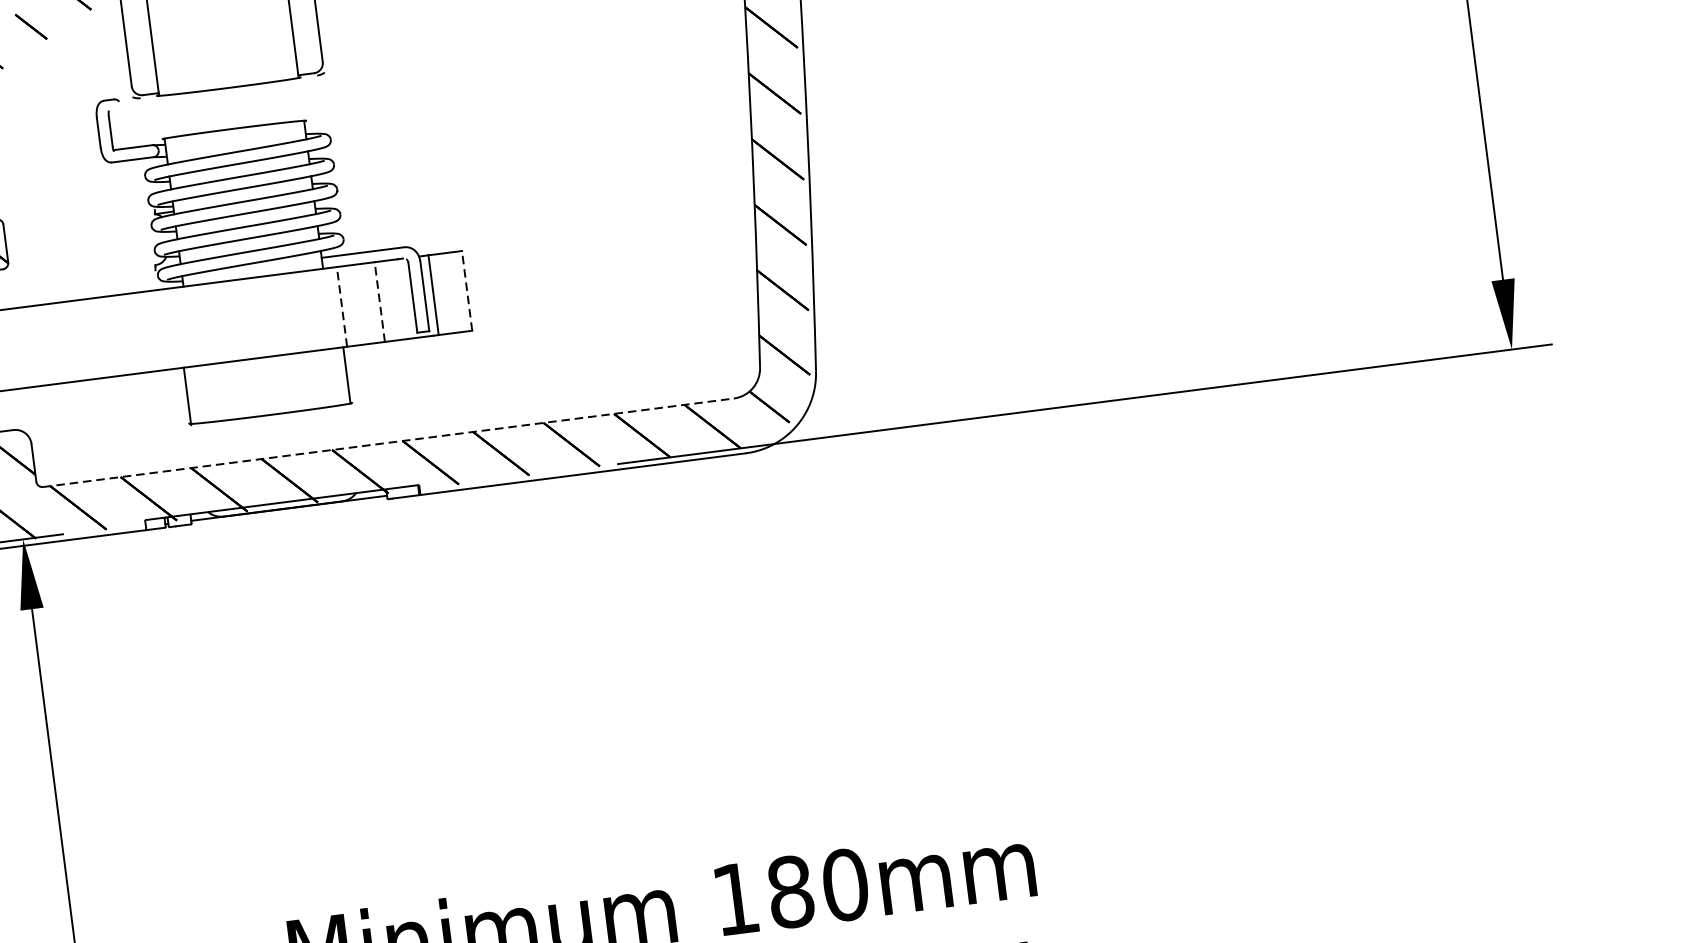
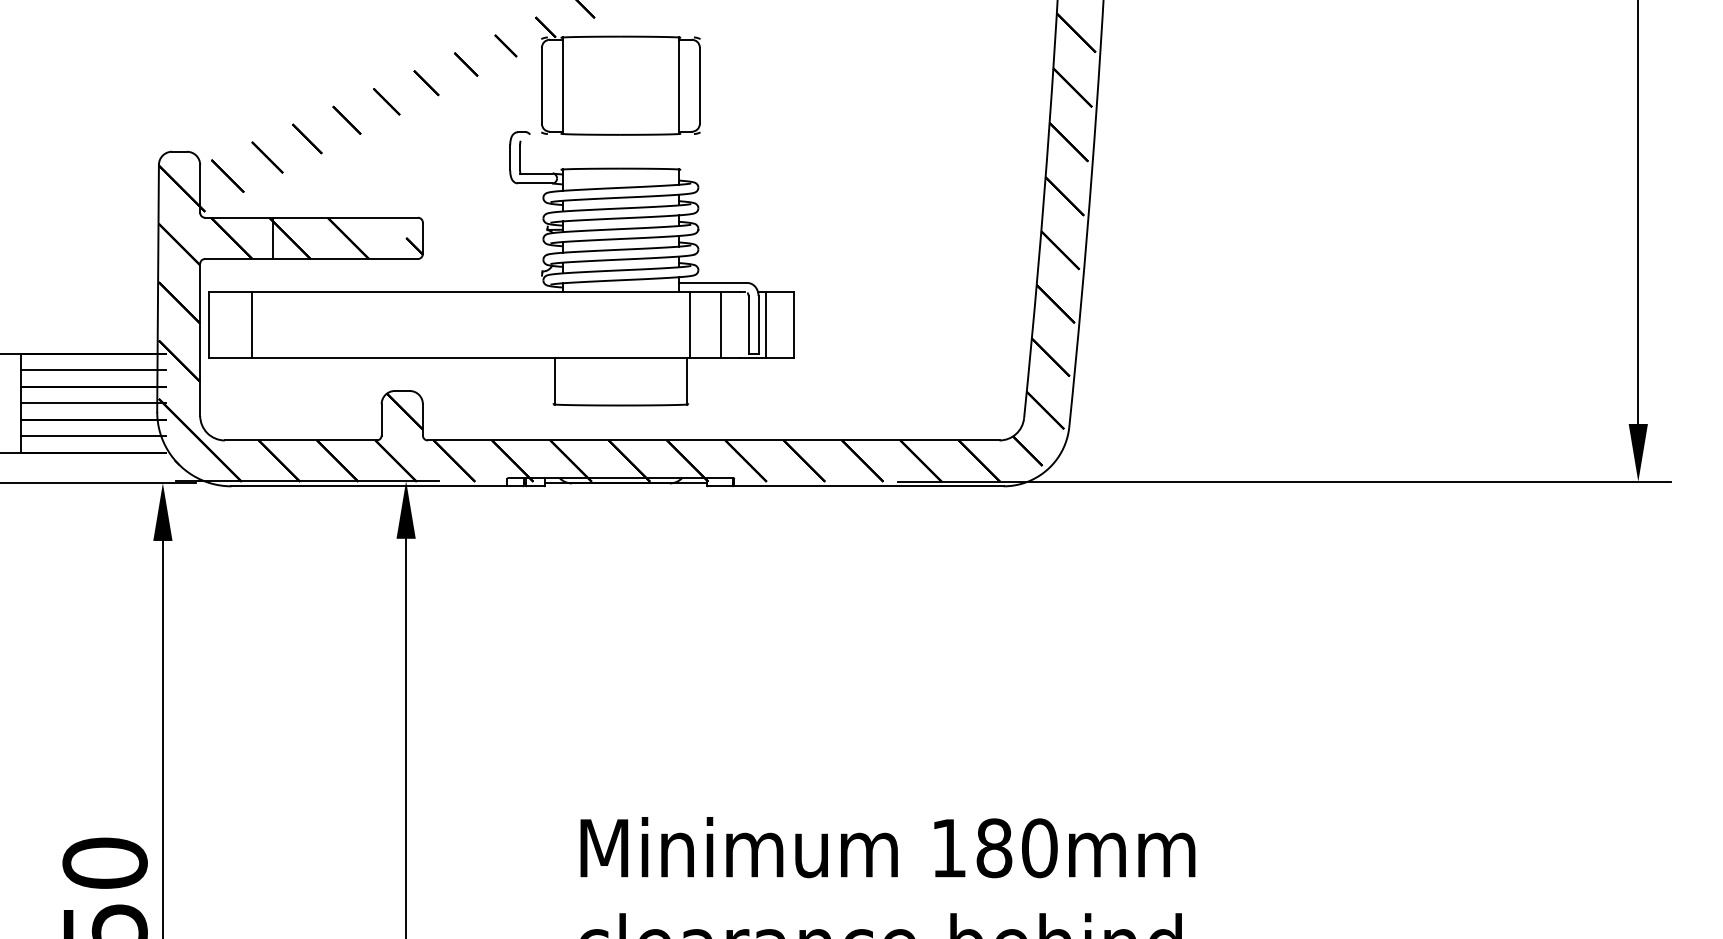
line: (467, 291) -> (793, 325), dashed -> solid
line: (380, 302) -> (721, 325), dashed -> solid
line: (342, 307) -> (690, 325), dashed -> solid
line: (388, 442) -> (713, 440), dashed -> solid

